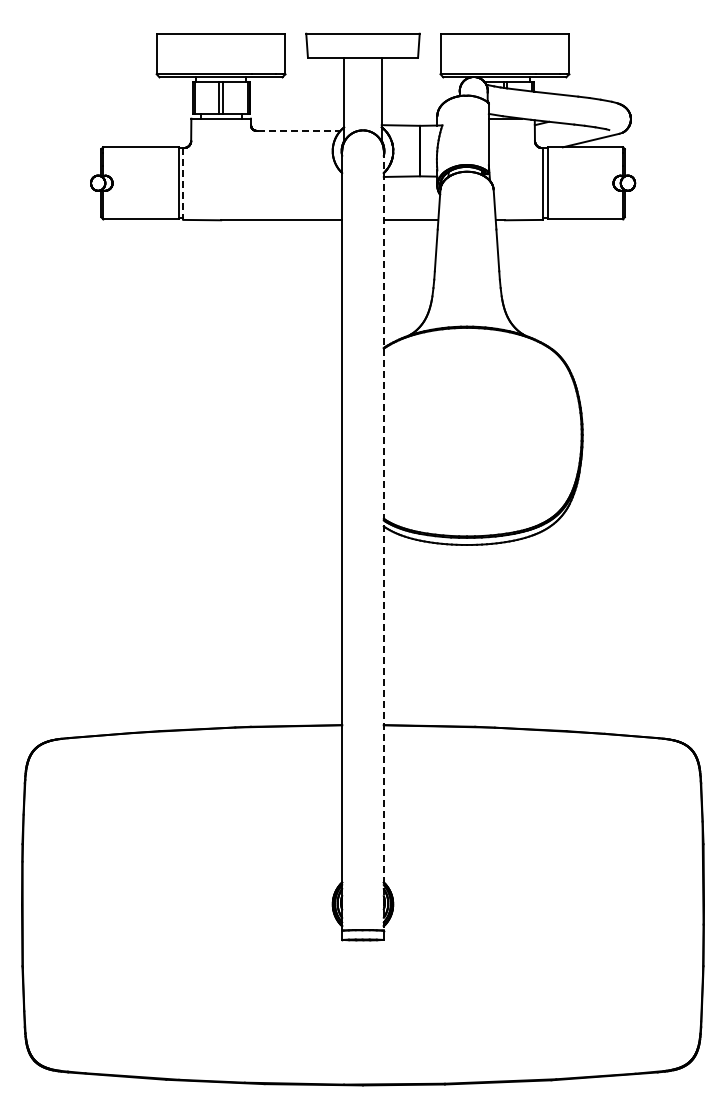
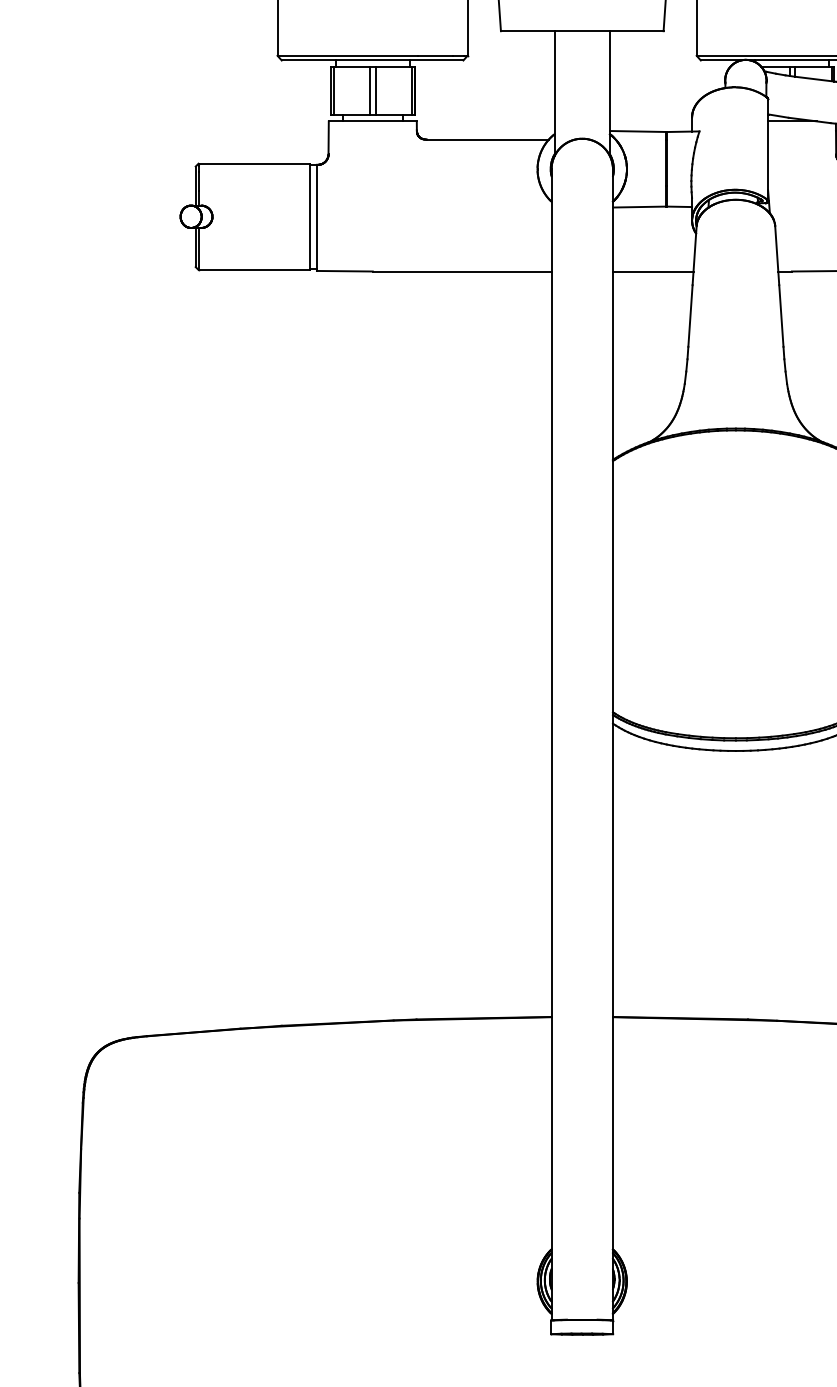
line: (299, 131) -> (488, 140), dashed -> solid
line: (183, 183) -> (317, 217), dashed -> solid
line: (383, 540) -> (612, 744), dashed -> solid

